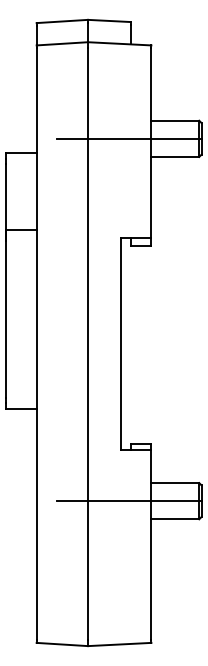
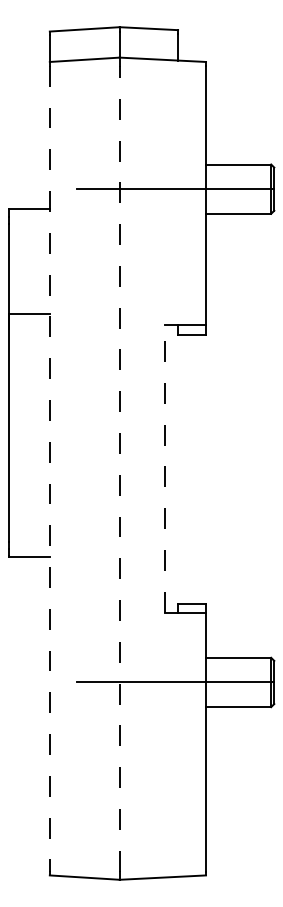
line: (36, 344) -> (49, 468), solid -> dashed
line: (87, 344) -> (119, 468), solid -> dashed
line: (120, 344) -> (164, 468), solid -> dashed

